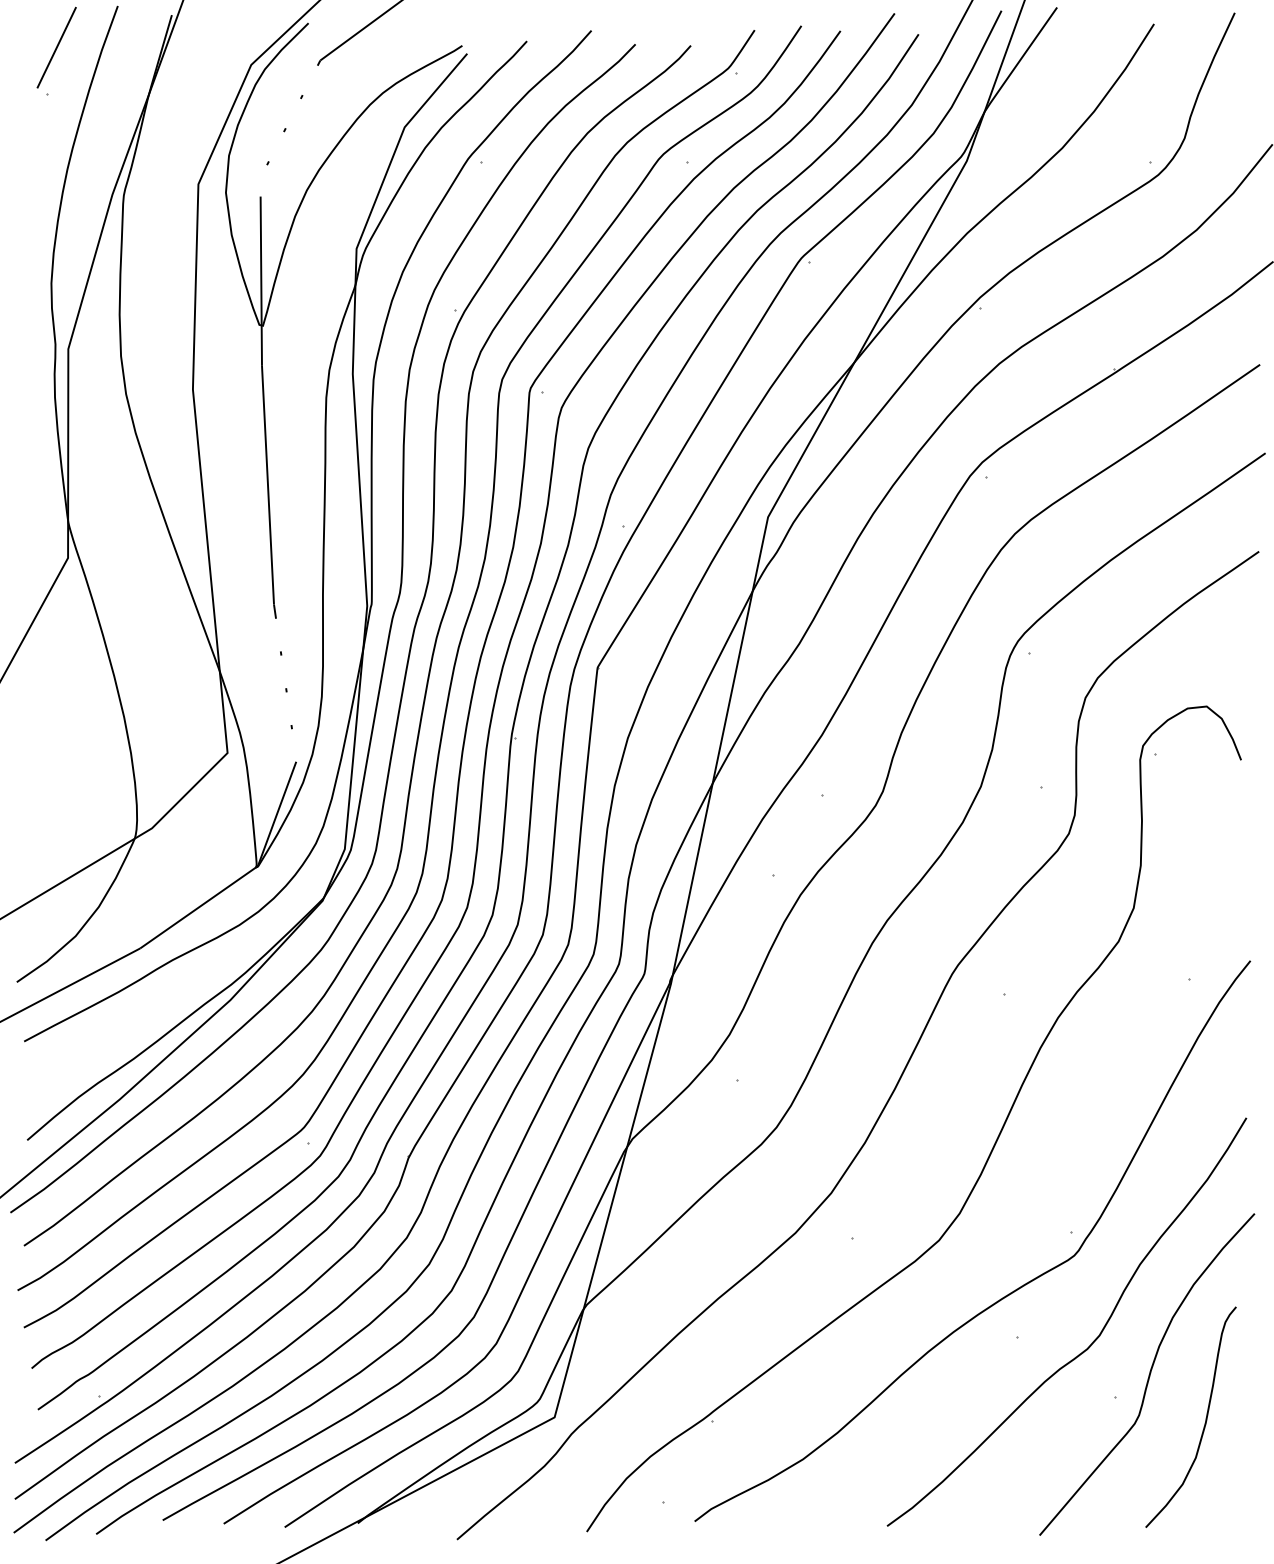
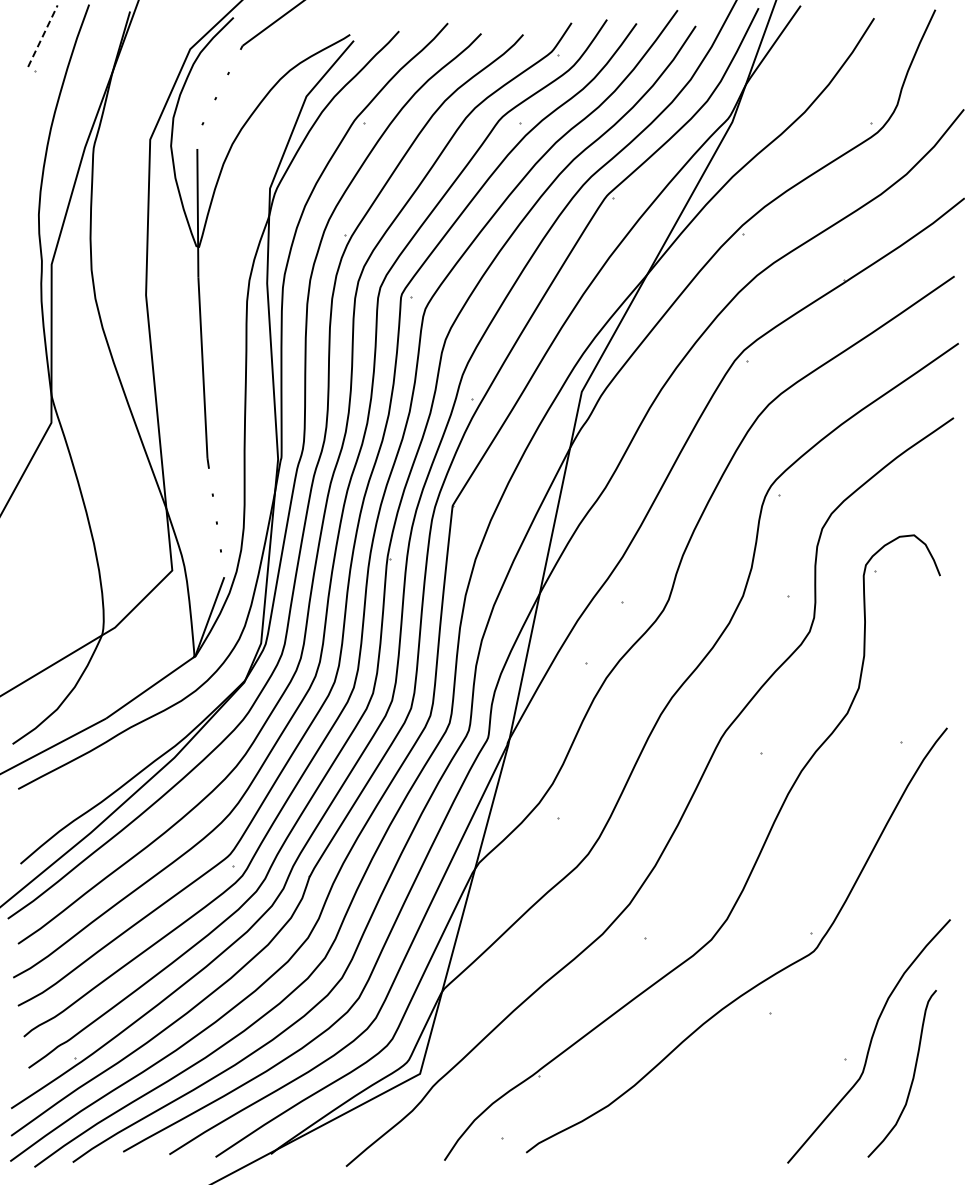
line: (56, 48) -> (42, 36), solid -> dashed
curve: (1089, 1344) -> (825, 1018), removed

